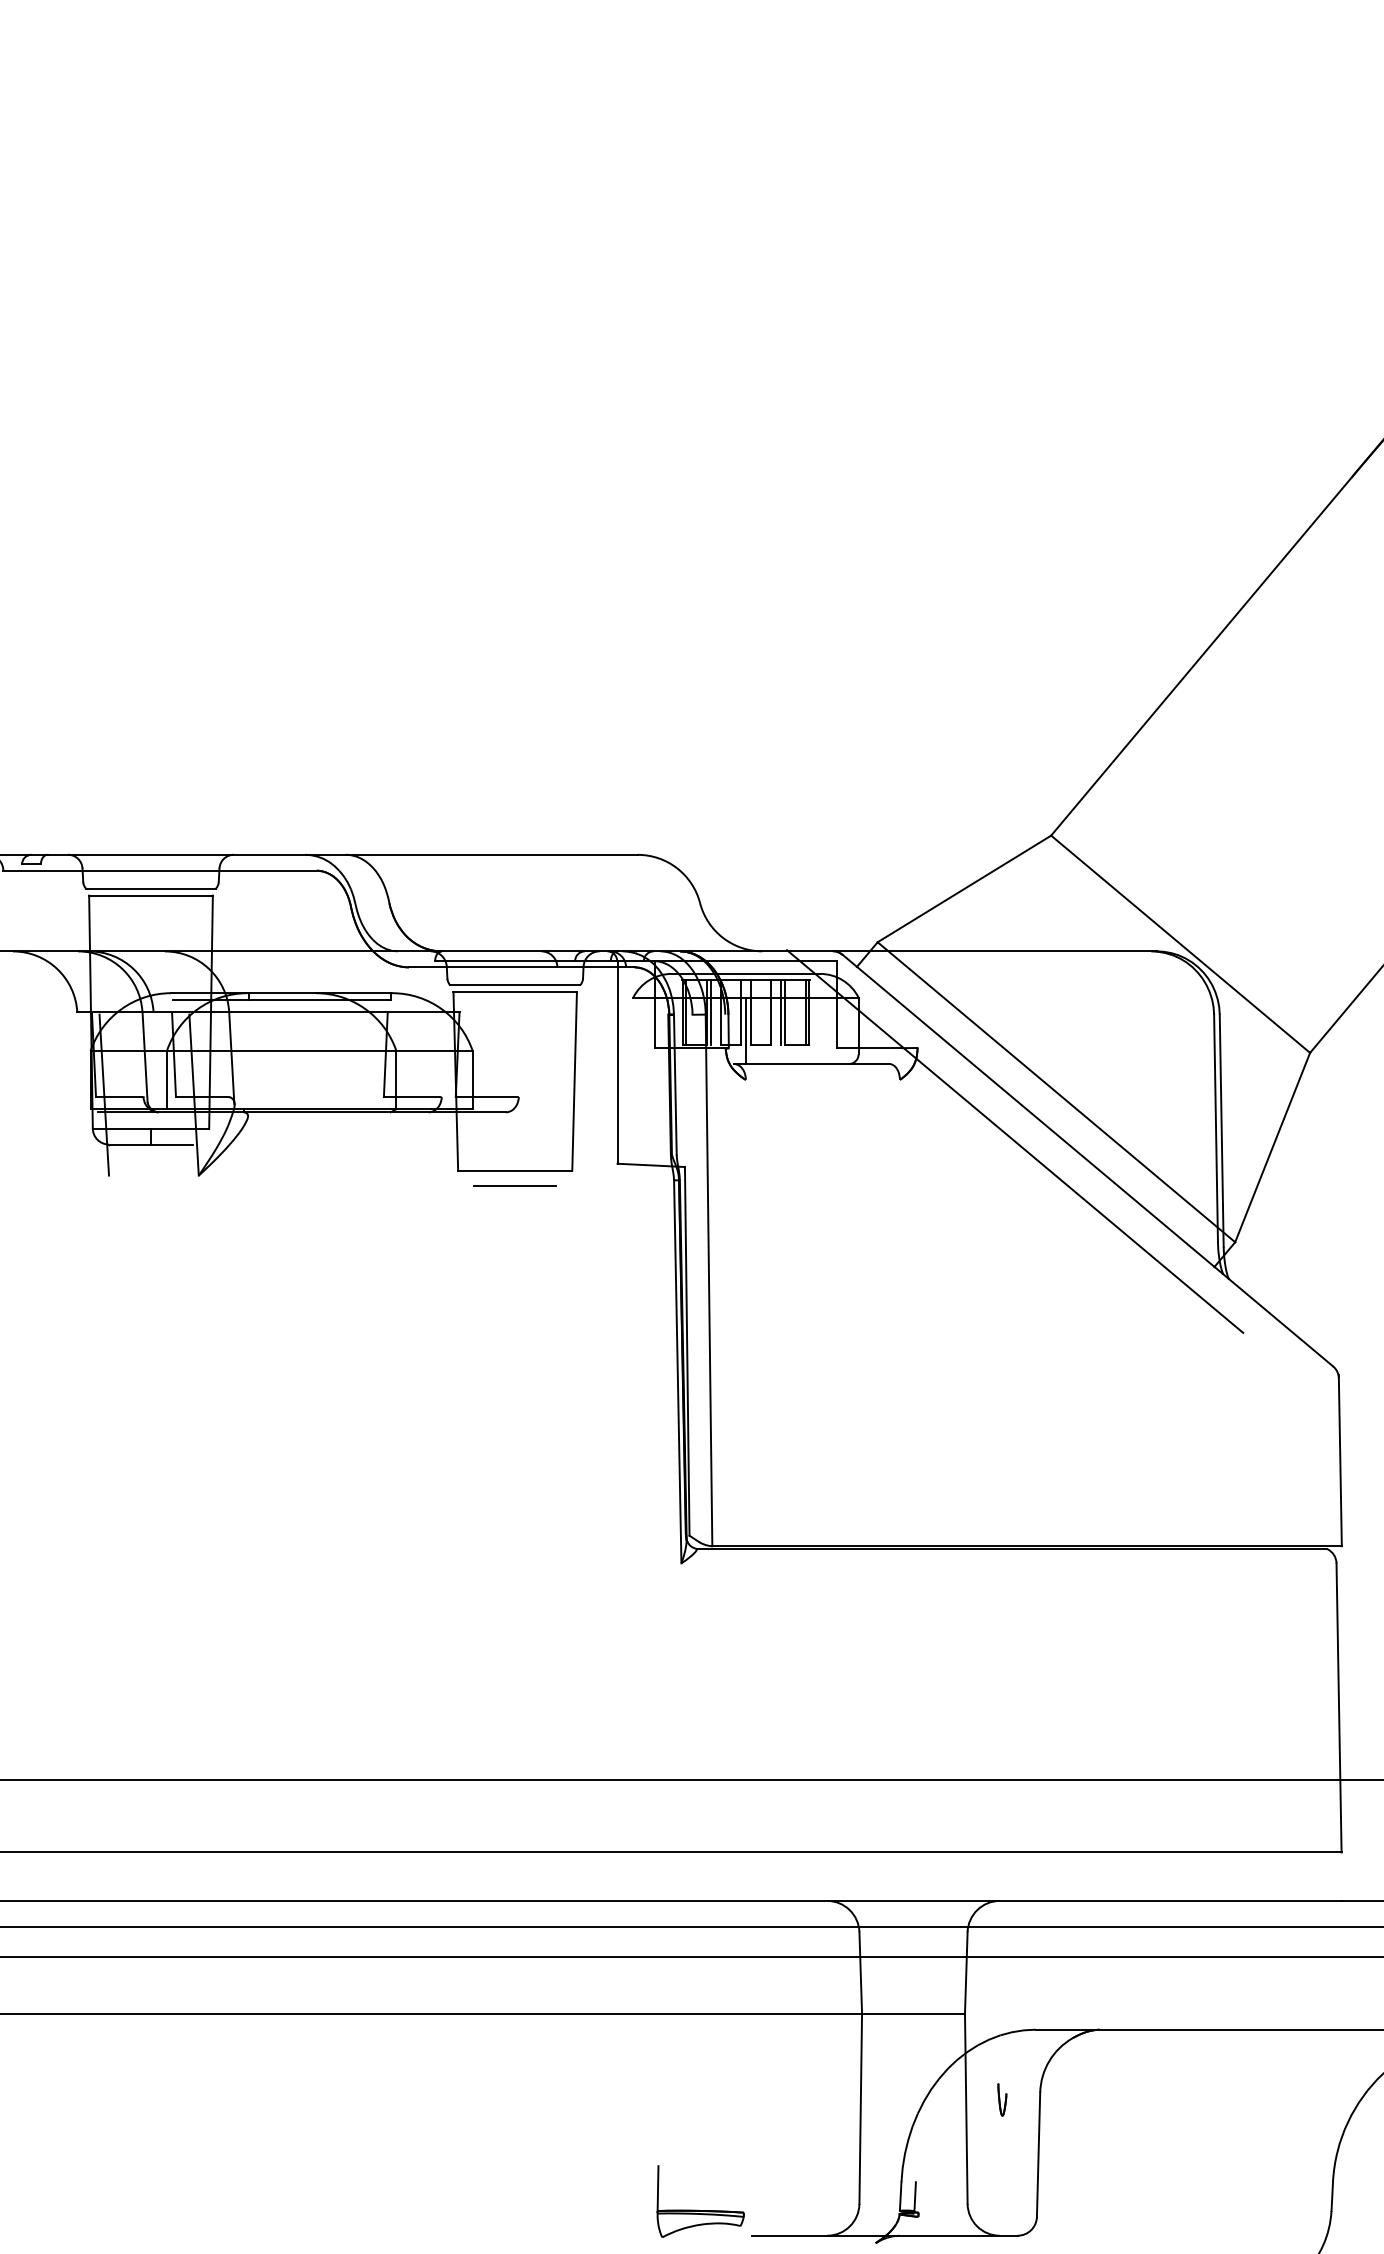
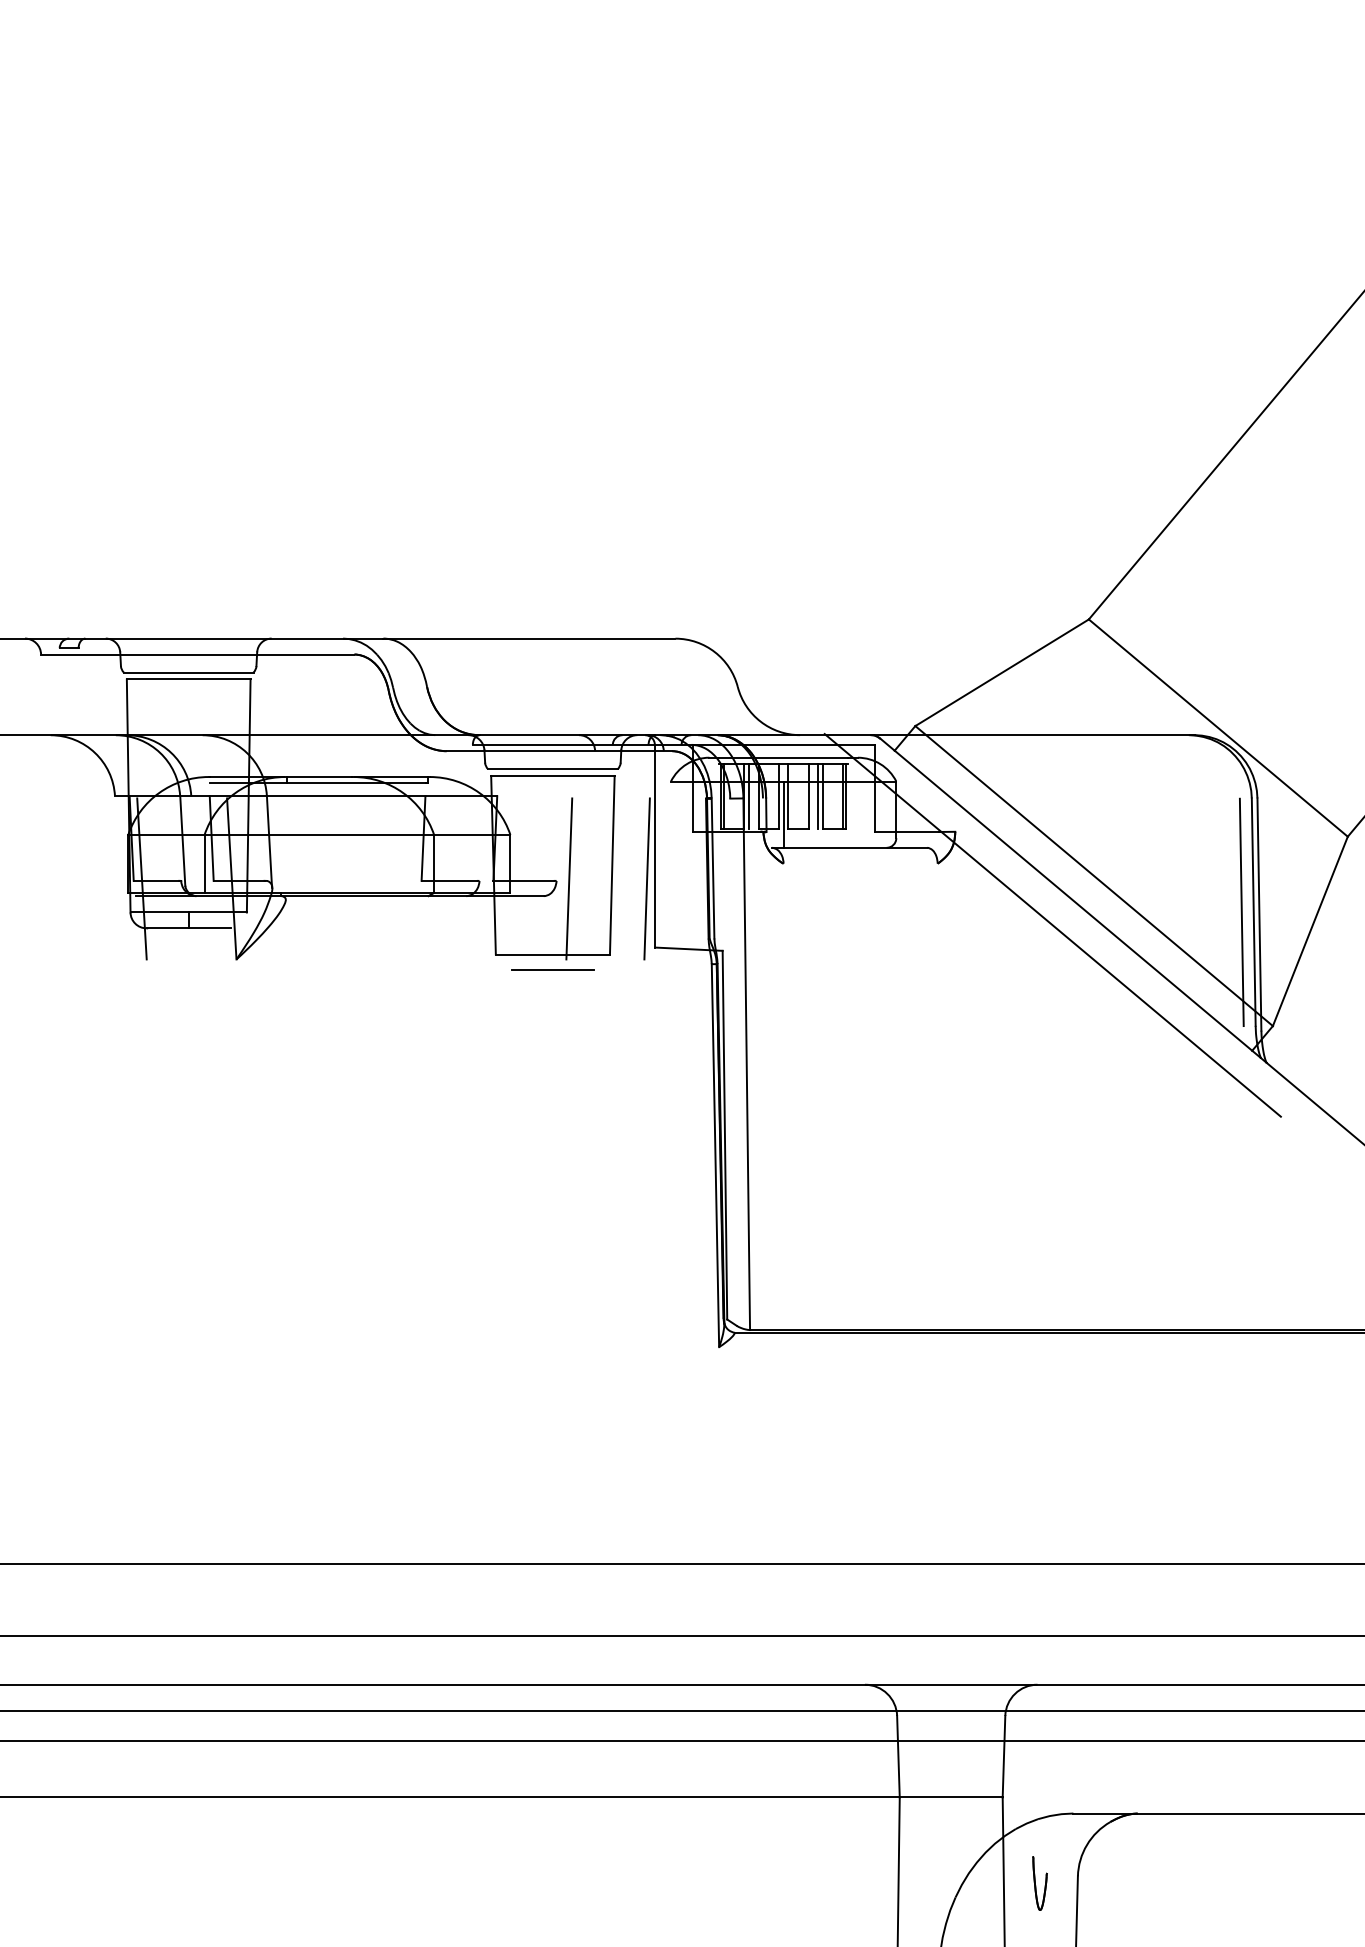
line: (531, 1094) -> (569, 878), added
line: (609, 1094) -> (647, 878), added
line: (1204, 1128) -> (1242, 912), added
part: (1002, 2099) -> (1040, 1883), size x1.67

